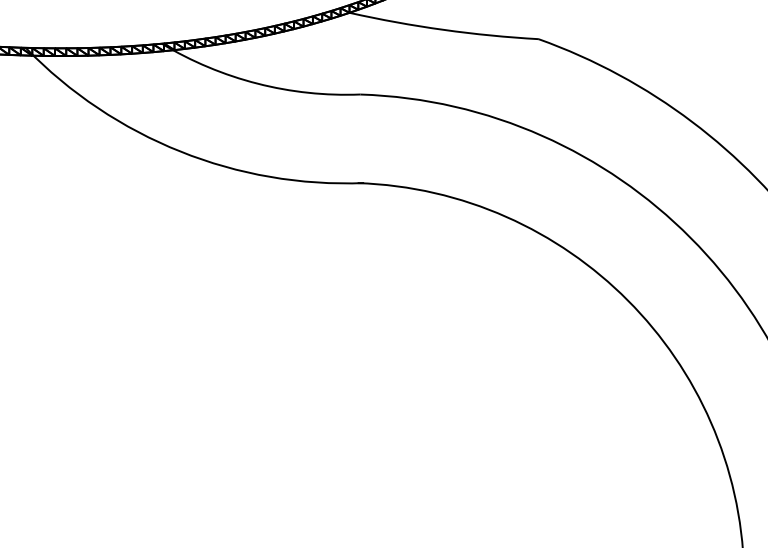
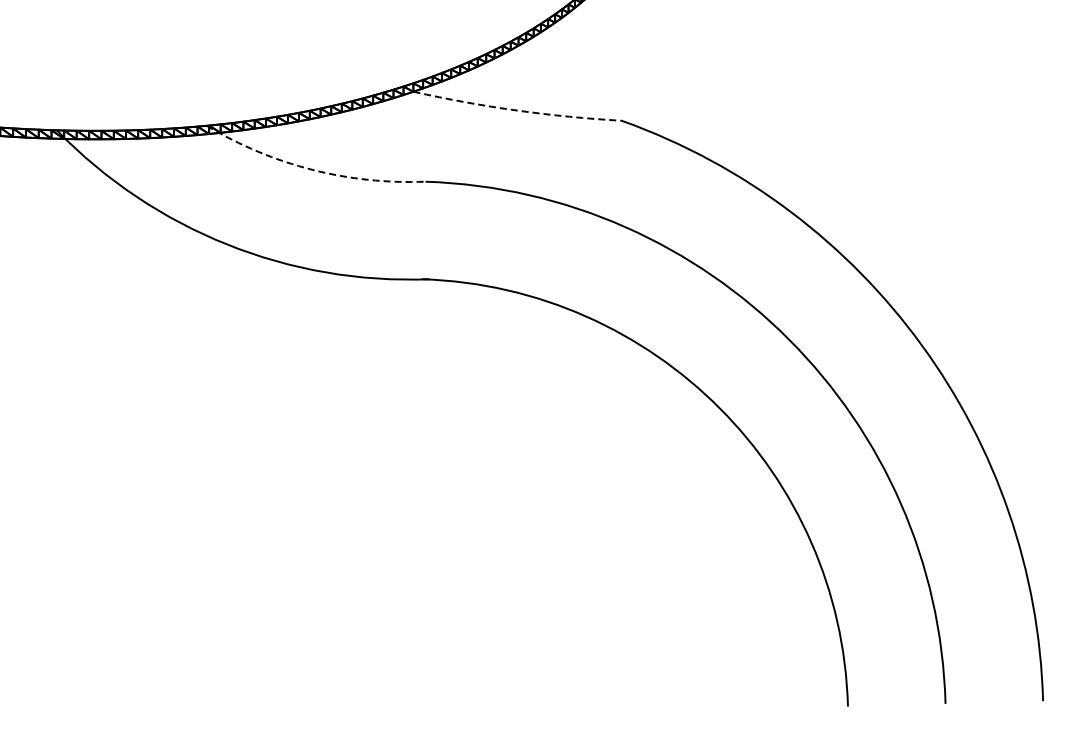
arc: (444, 29) -> (517, 110), solid -> dashed
arc: (257, 83) -> (312, 169), solid -> dashed

